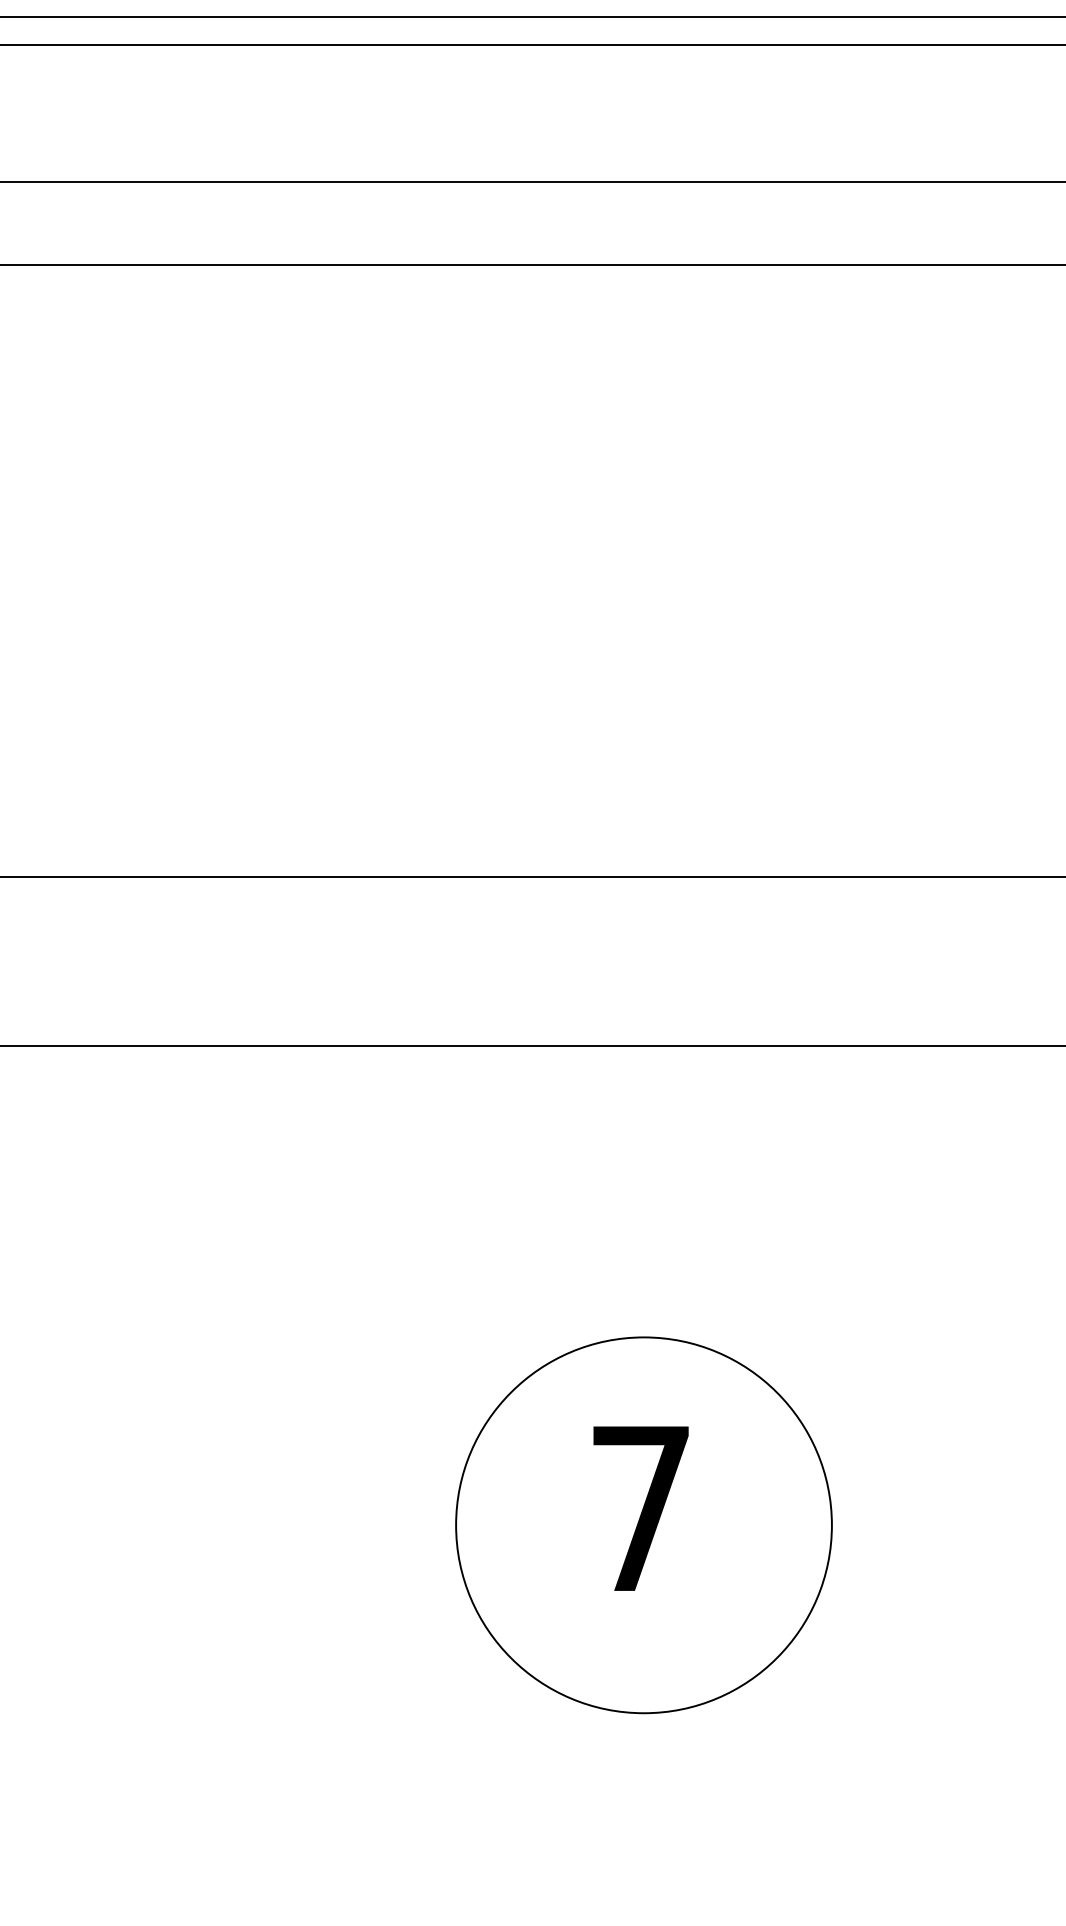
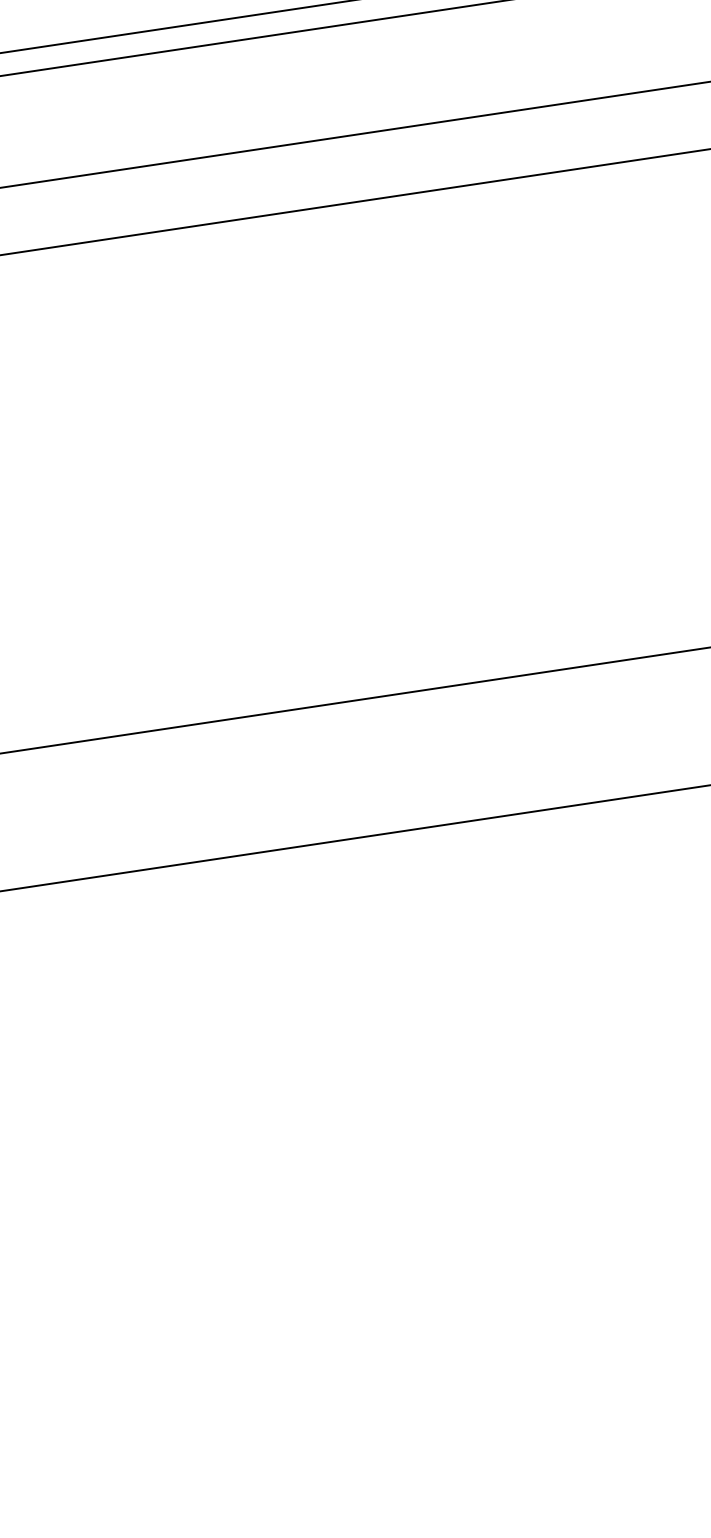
part: (643, 1525) -> (383, 1224), removed

